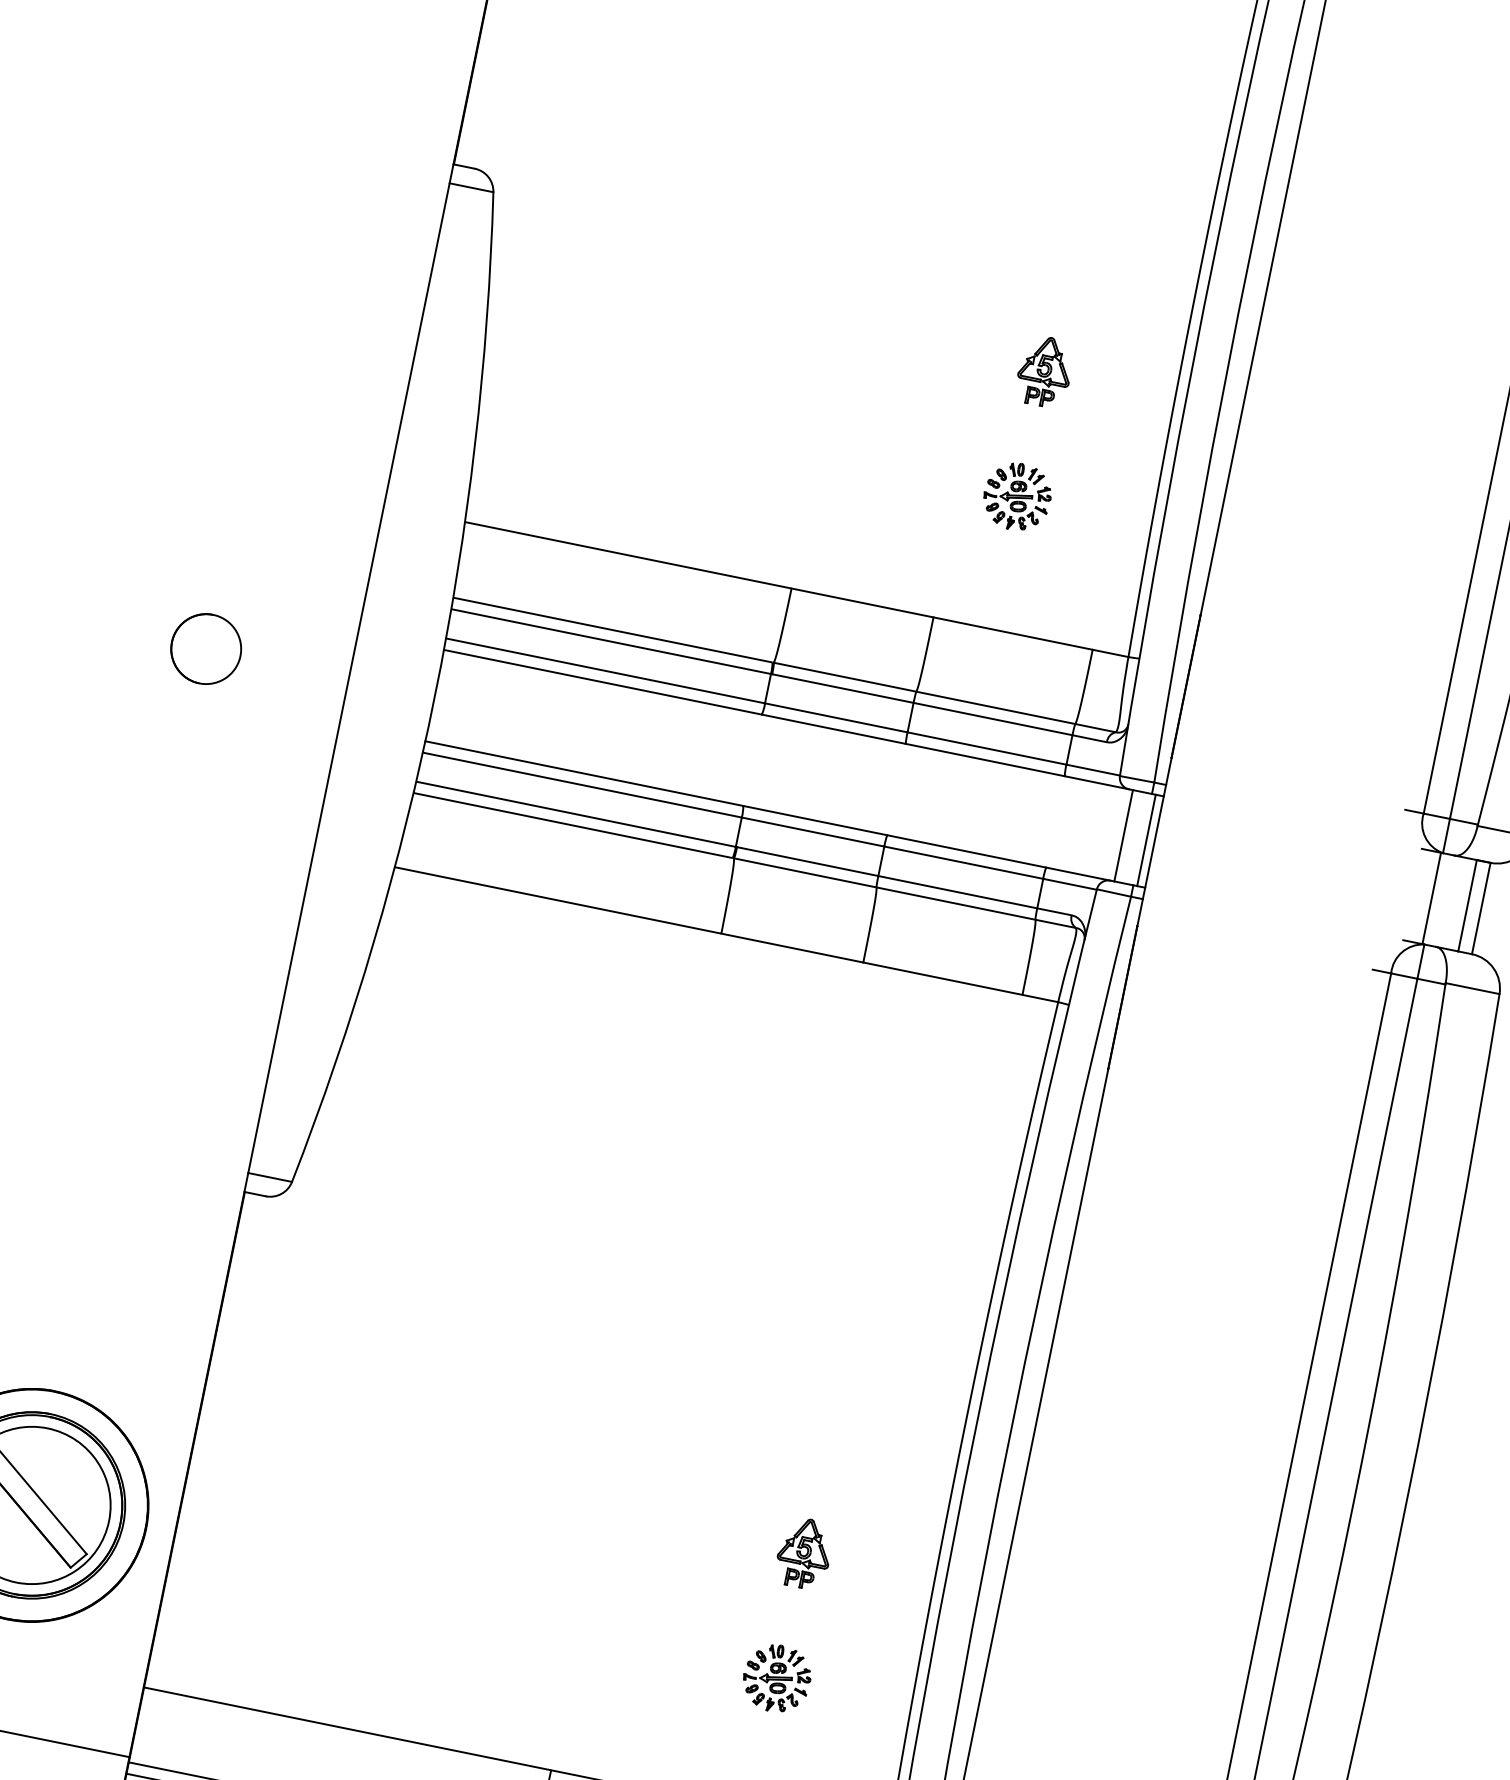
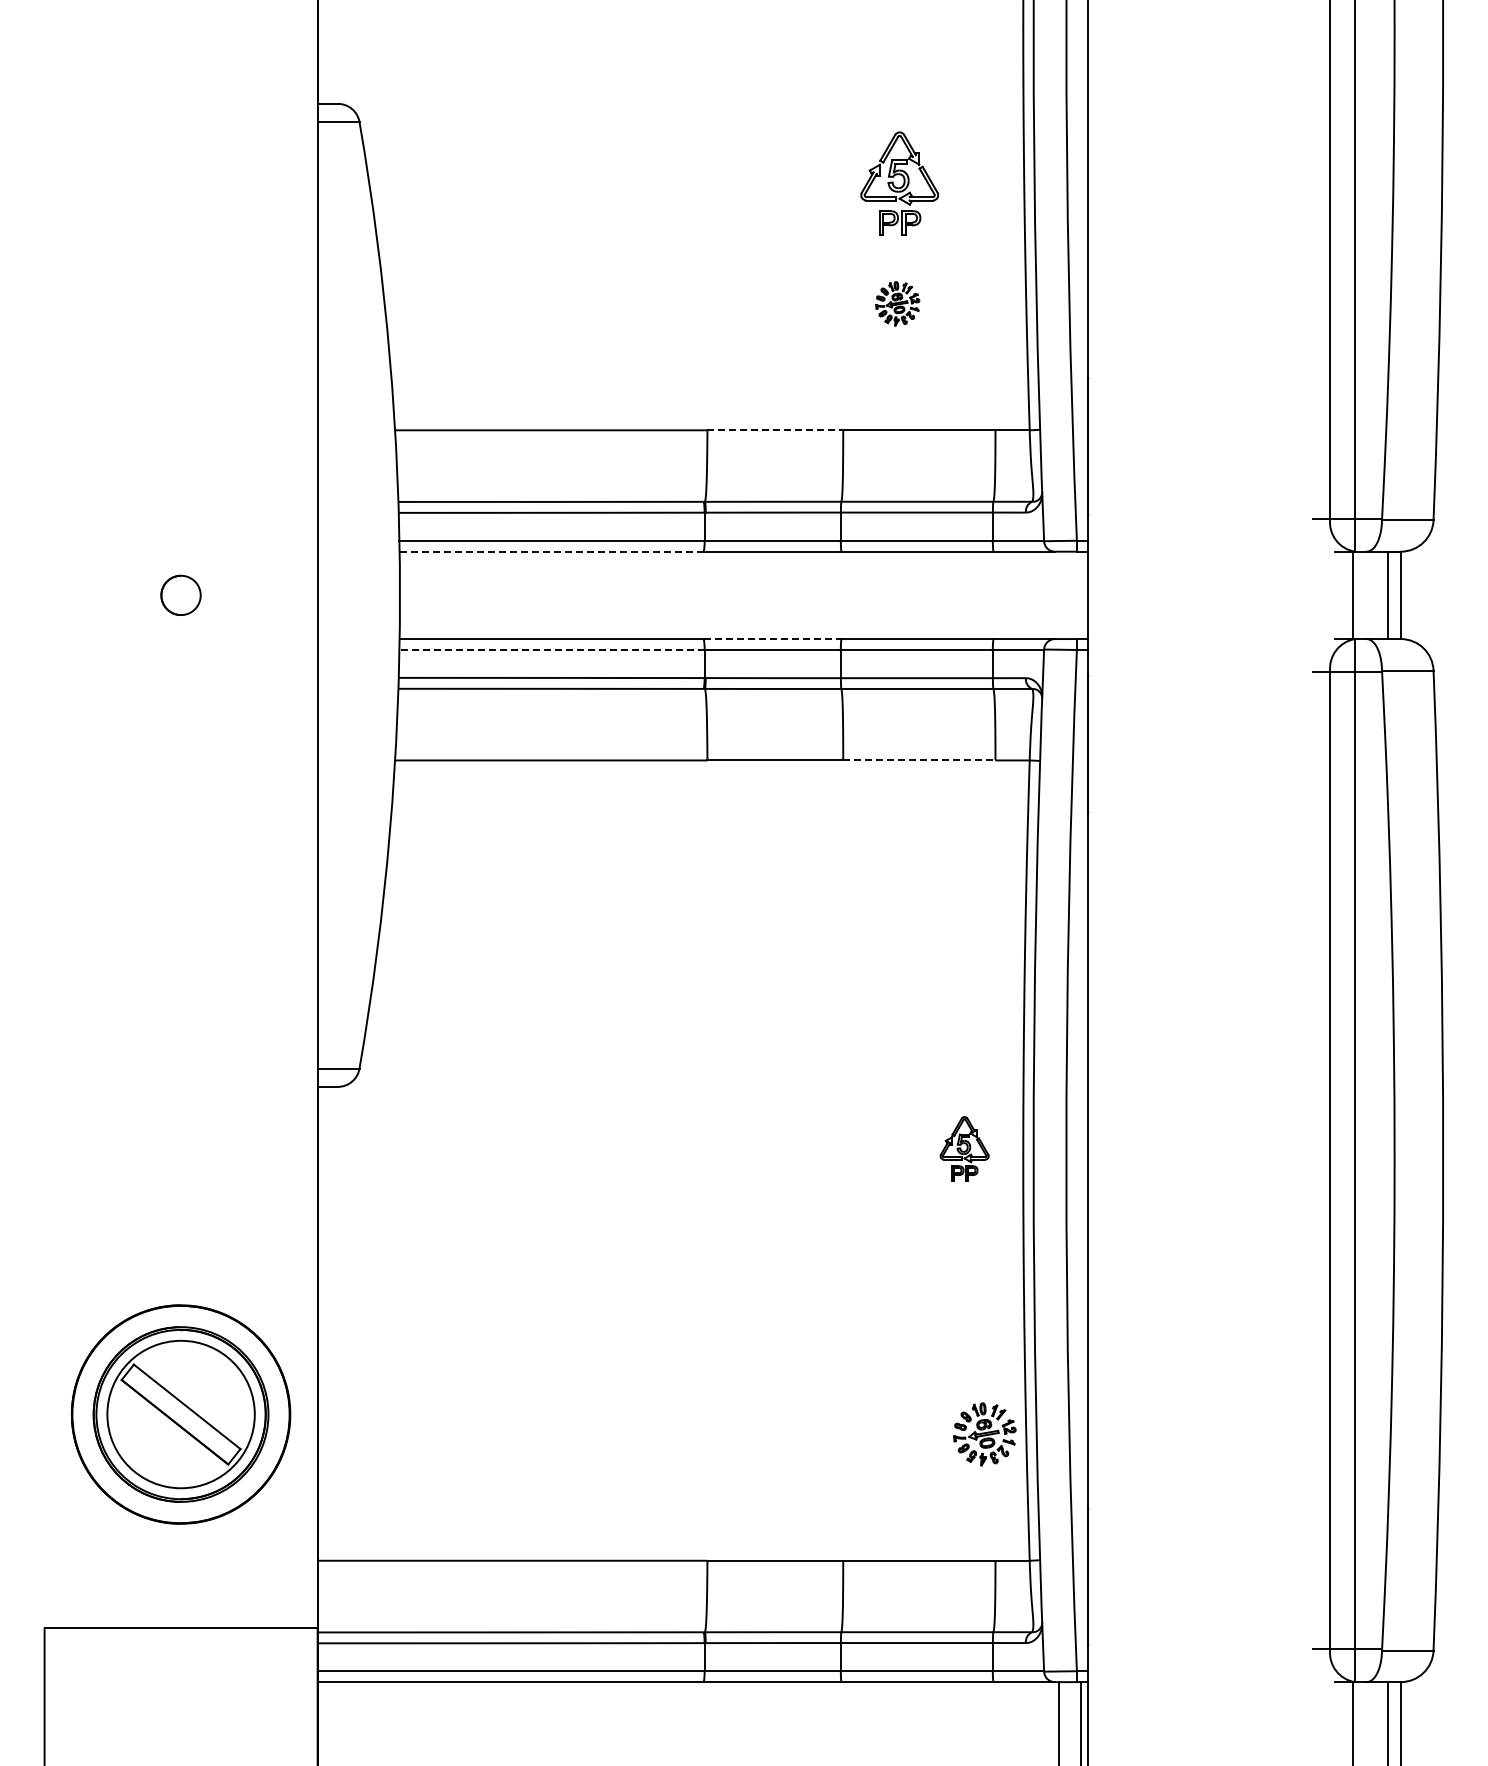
part: (1044, 371) -> (899, 183), size x1.6
part: (1017, 496) -> (897, 303), size x0.7
line: (862, 603) -> (775, 430), solid -> dashed
part: (205, 649) -> (180, 595), size x0.6
line: (602, 682) -> (551, 551), solid -> dashed
line: (582, 784) -> (552, 649), solid -> dashed
line: (815, 821) -> (772, 639), solid -> dashed
line: (1123, 835) -> (1058, 595), removed
line: (1146, 840) -> (1080, 595), removed
line: (943, 978) -> (919, 760), solid -> dashed
part: (804, 1552) -> (964, 1148), moved
part: (776, 1678) -> (984, 1434), moved

